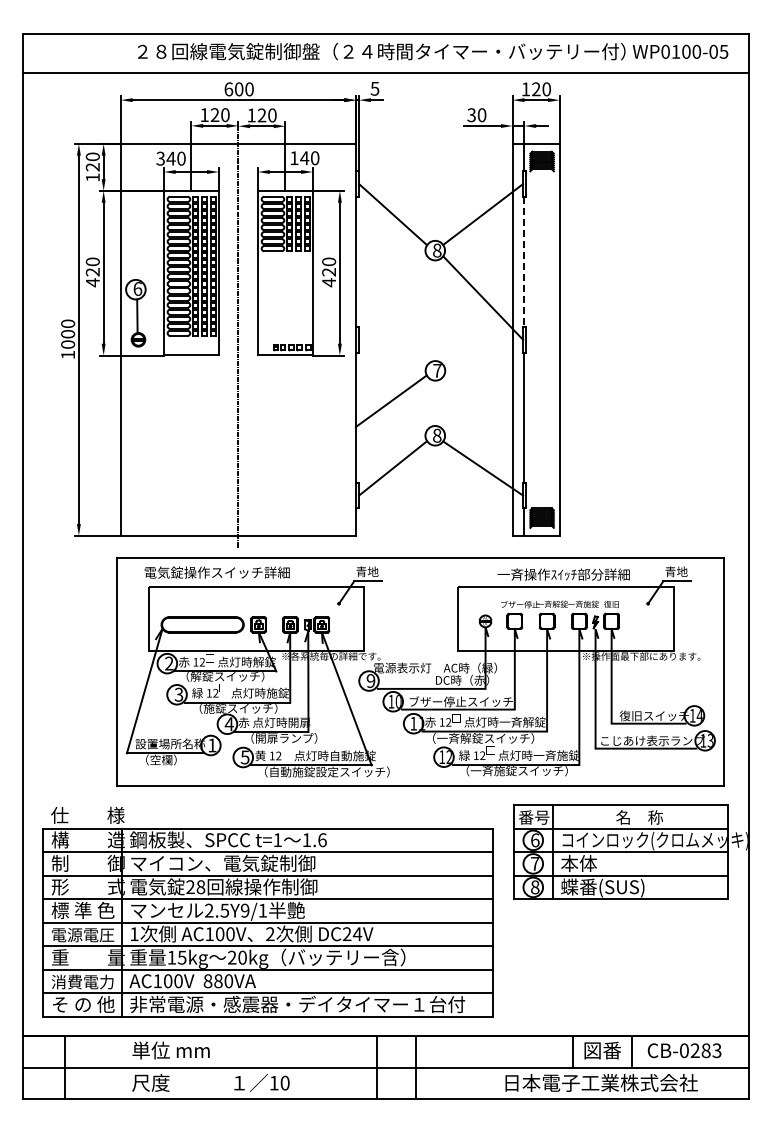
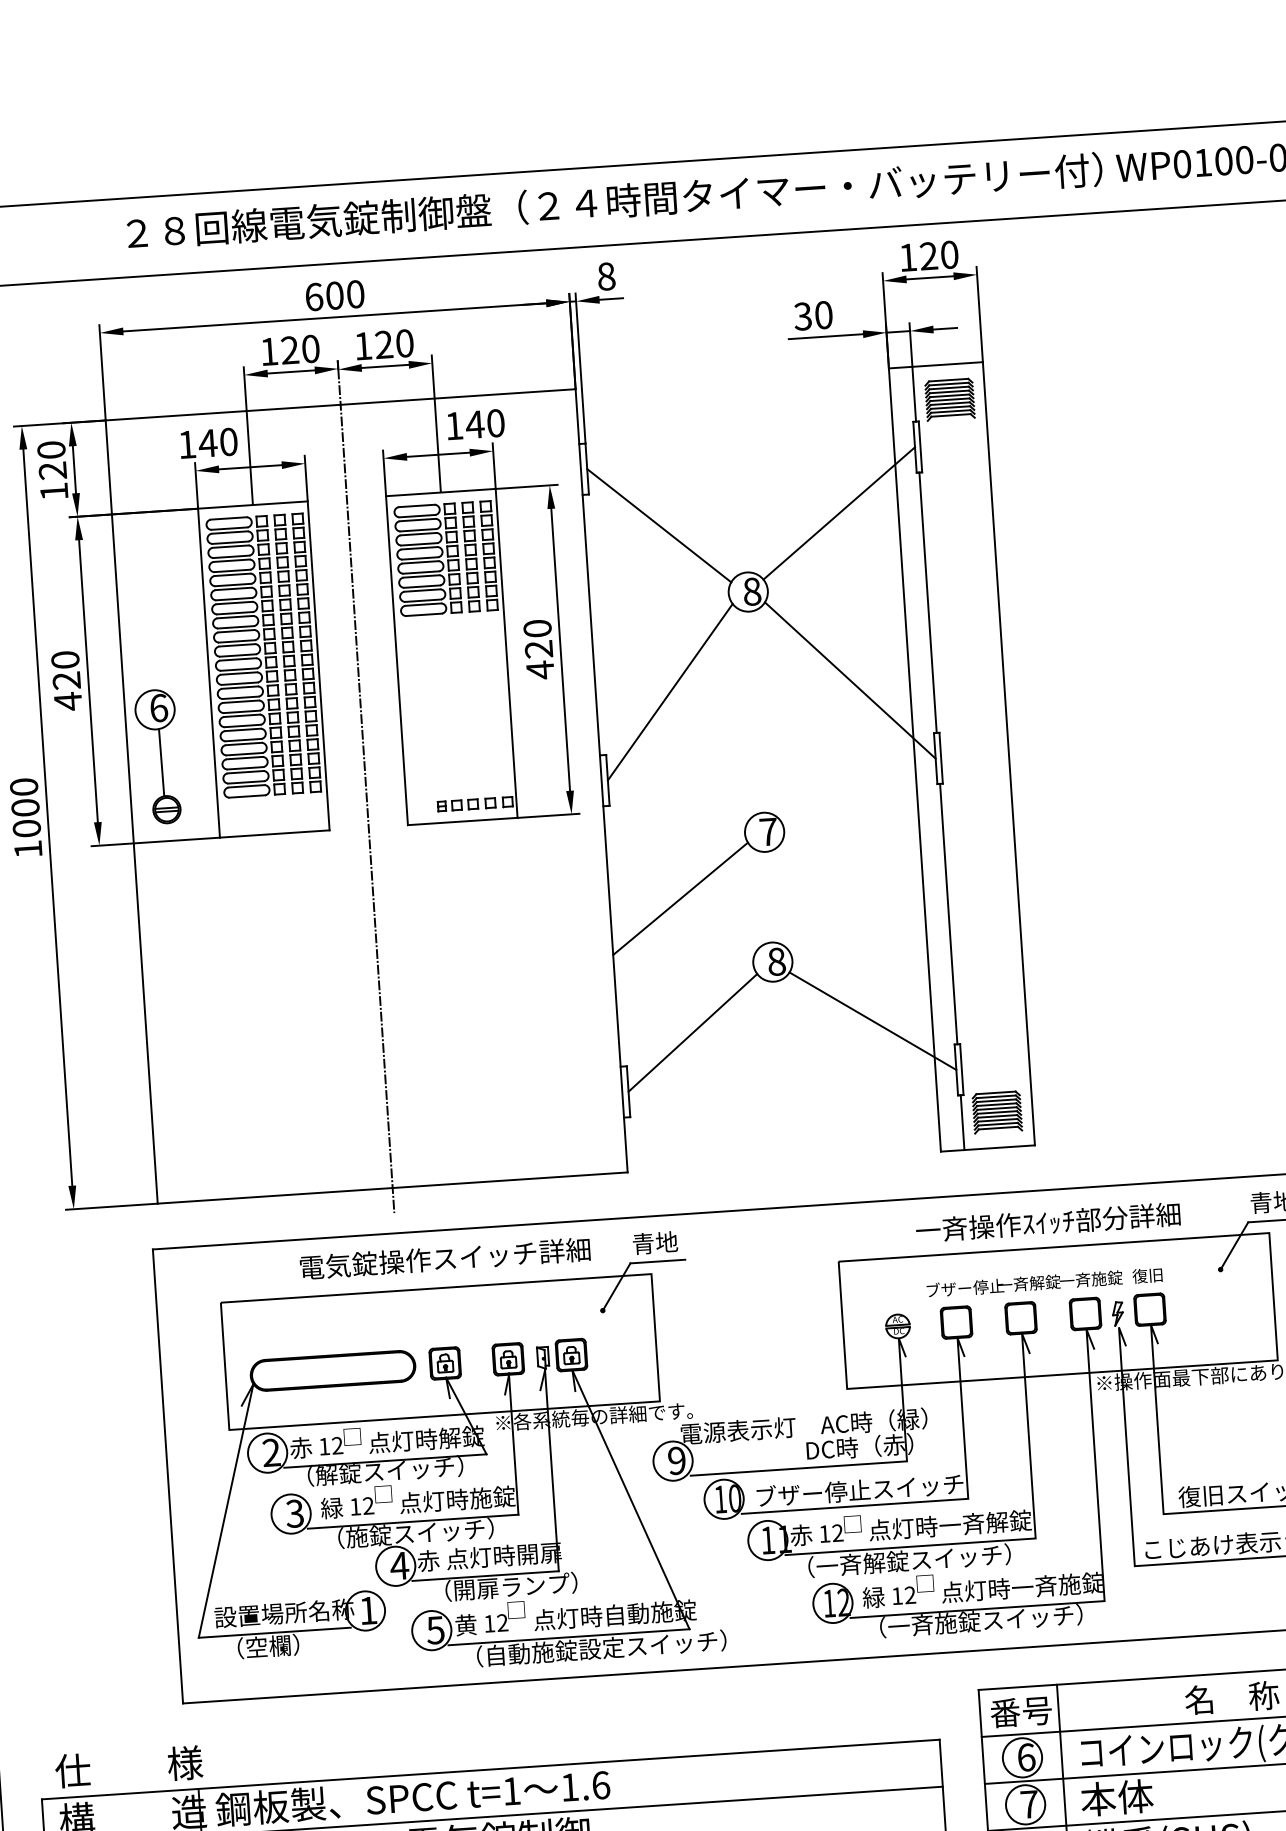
text: (374, 88) -> (605, 276), 5 -> 8
text: (160, 158) -> (186, 444), 340 -> 140
line: (524, 262) -> (928, 603), dashed -> solid
line: (393, 297) -> (671, 691), added
text: (216, 572) -> (443, 1258), moved

